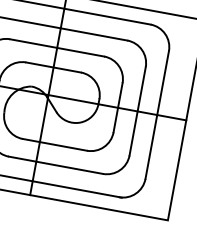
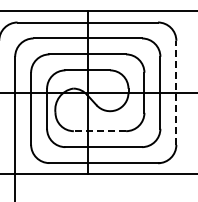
line: (157, 114) -> (176, 92), solid -> dashed
line: (54, 145) -> (99, 131), solid -> dashed

